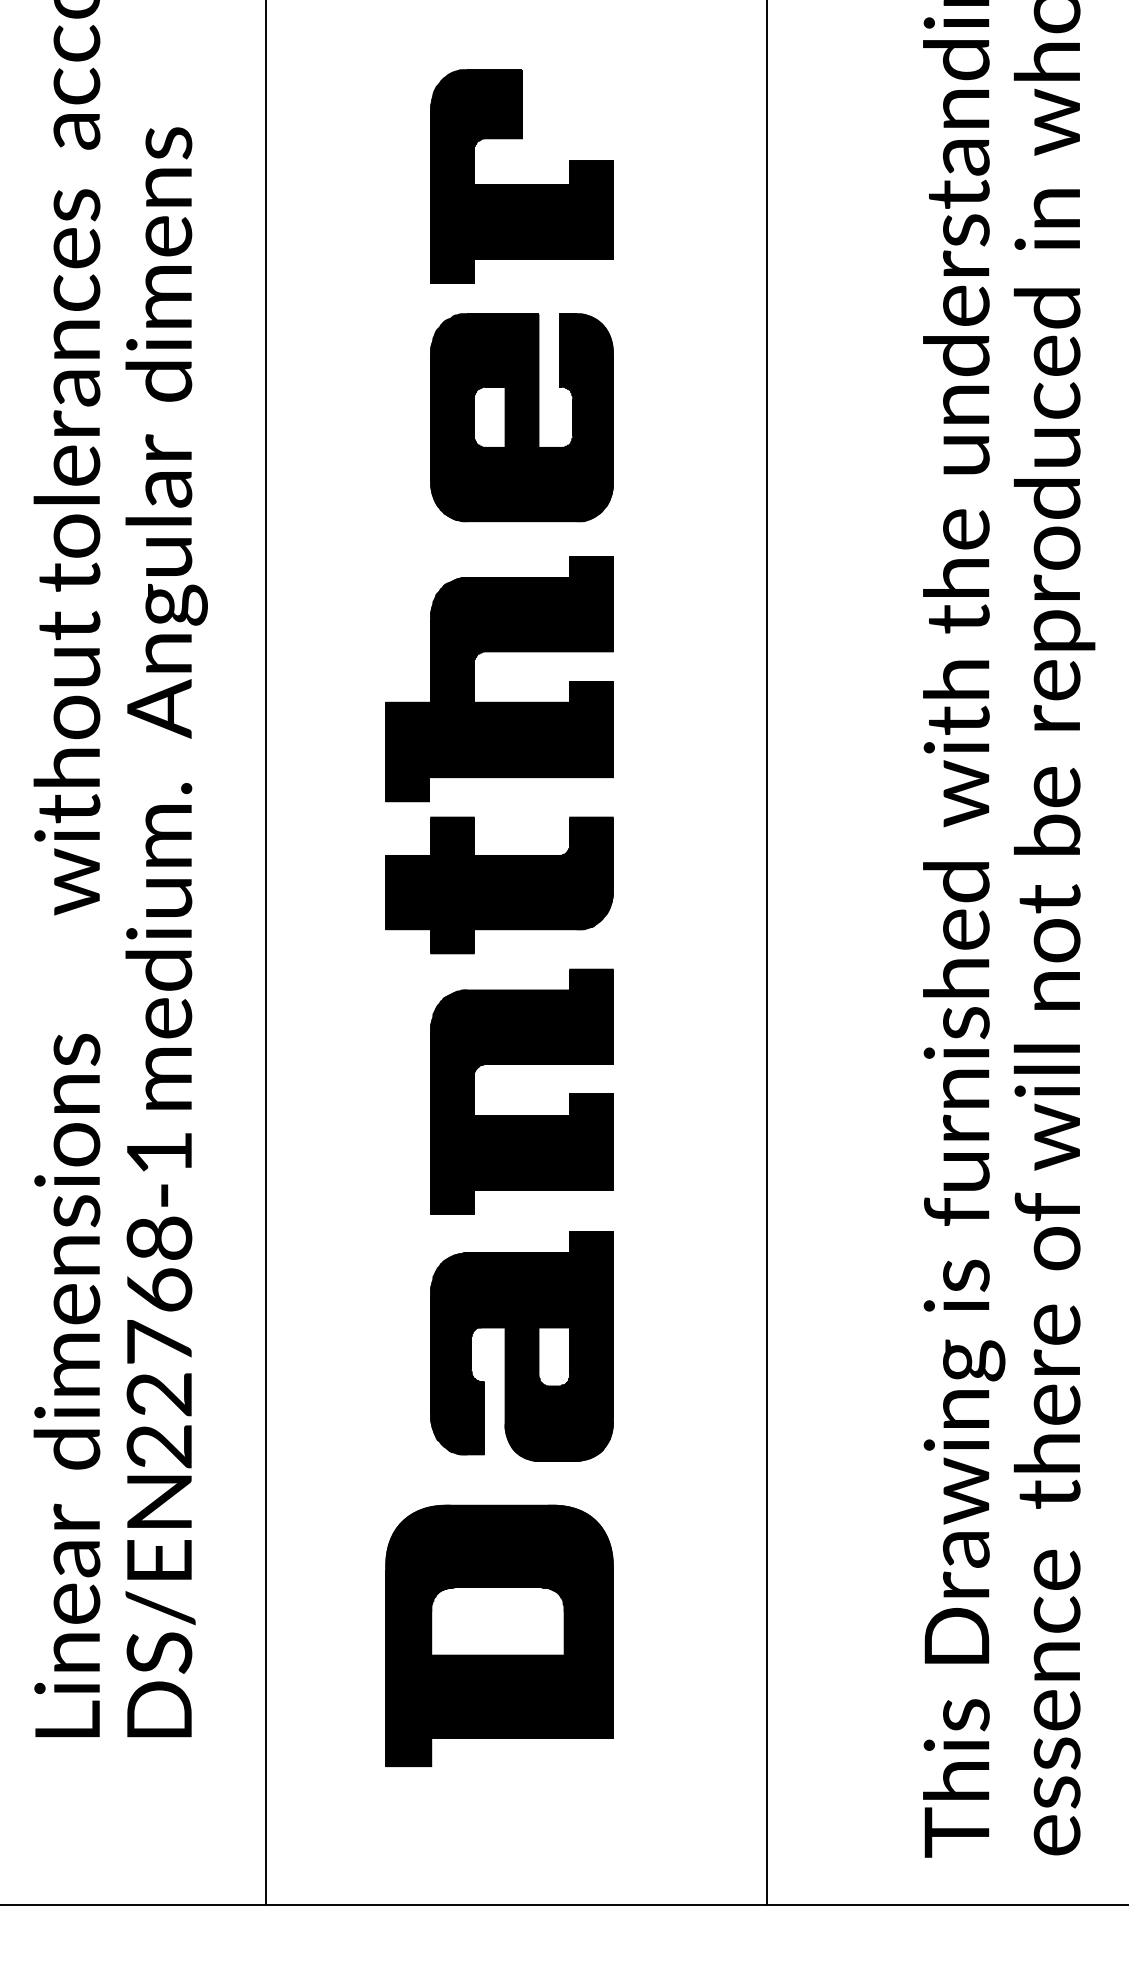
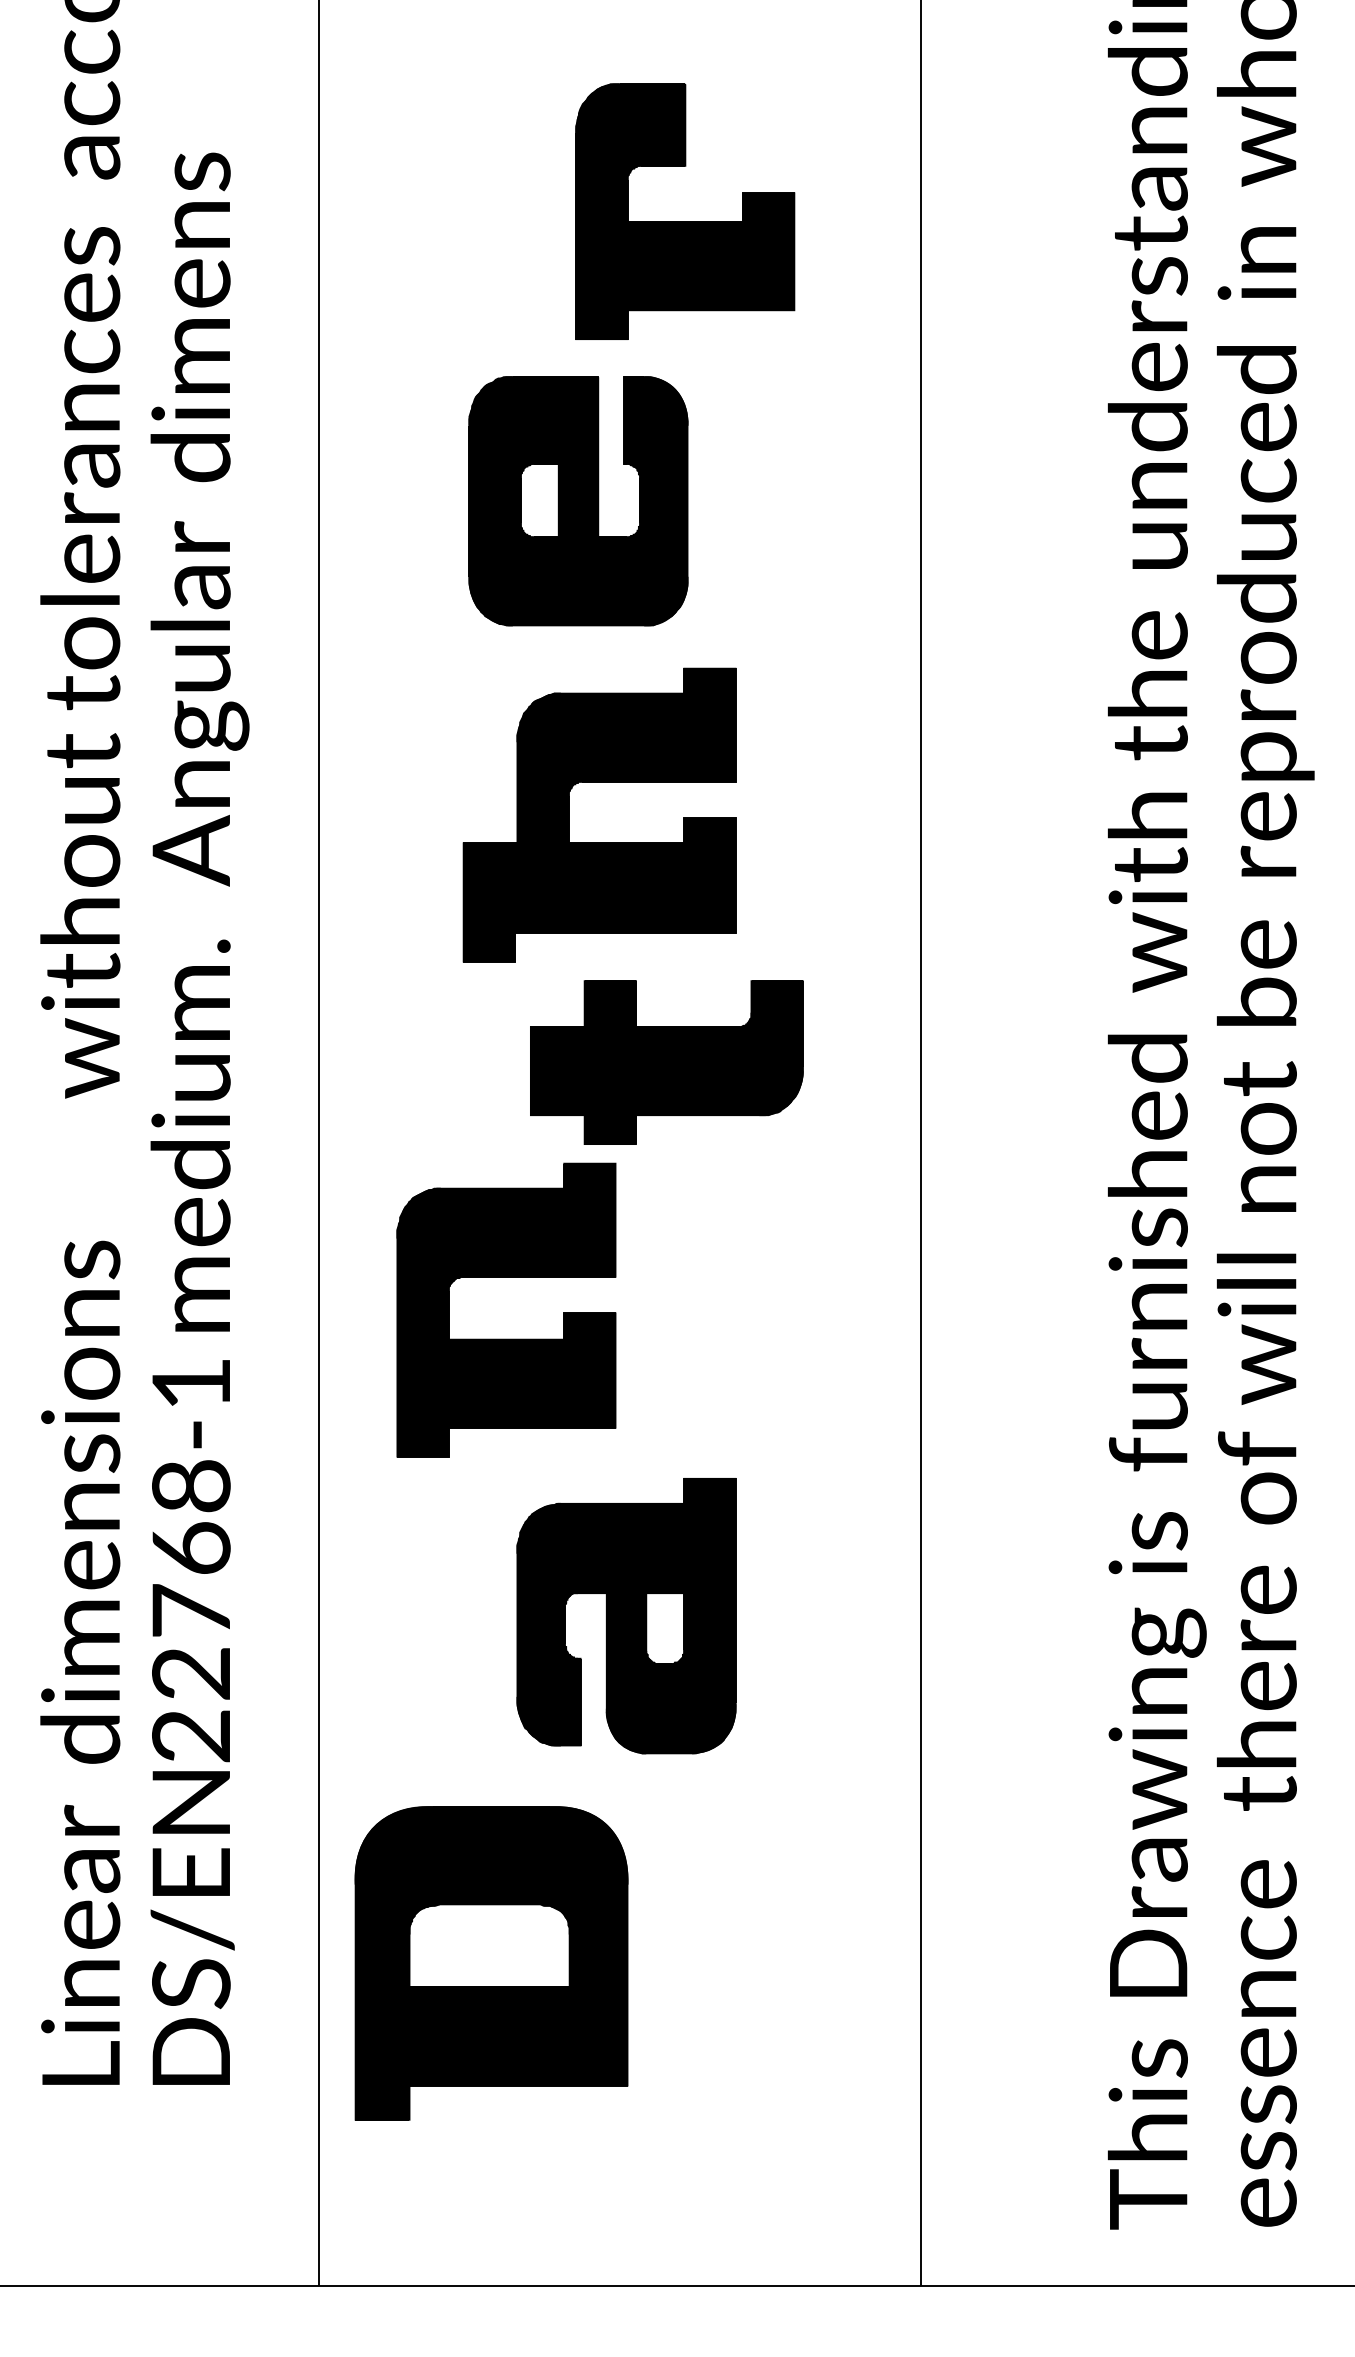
part: (521, 184) -> (684, 221), moved
part: (521, 417) -> (577, 500), moved
part: (499, 885) -> (666, 1062), moved
part: (521, 1115) -> (505, 1338), moved
part: (499, 1635) -> (491, 1962), moved

